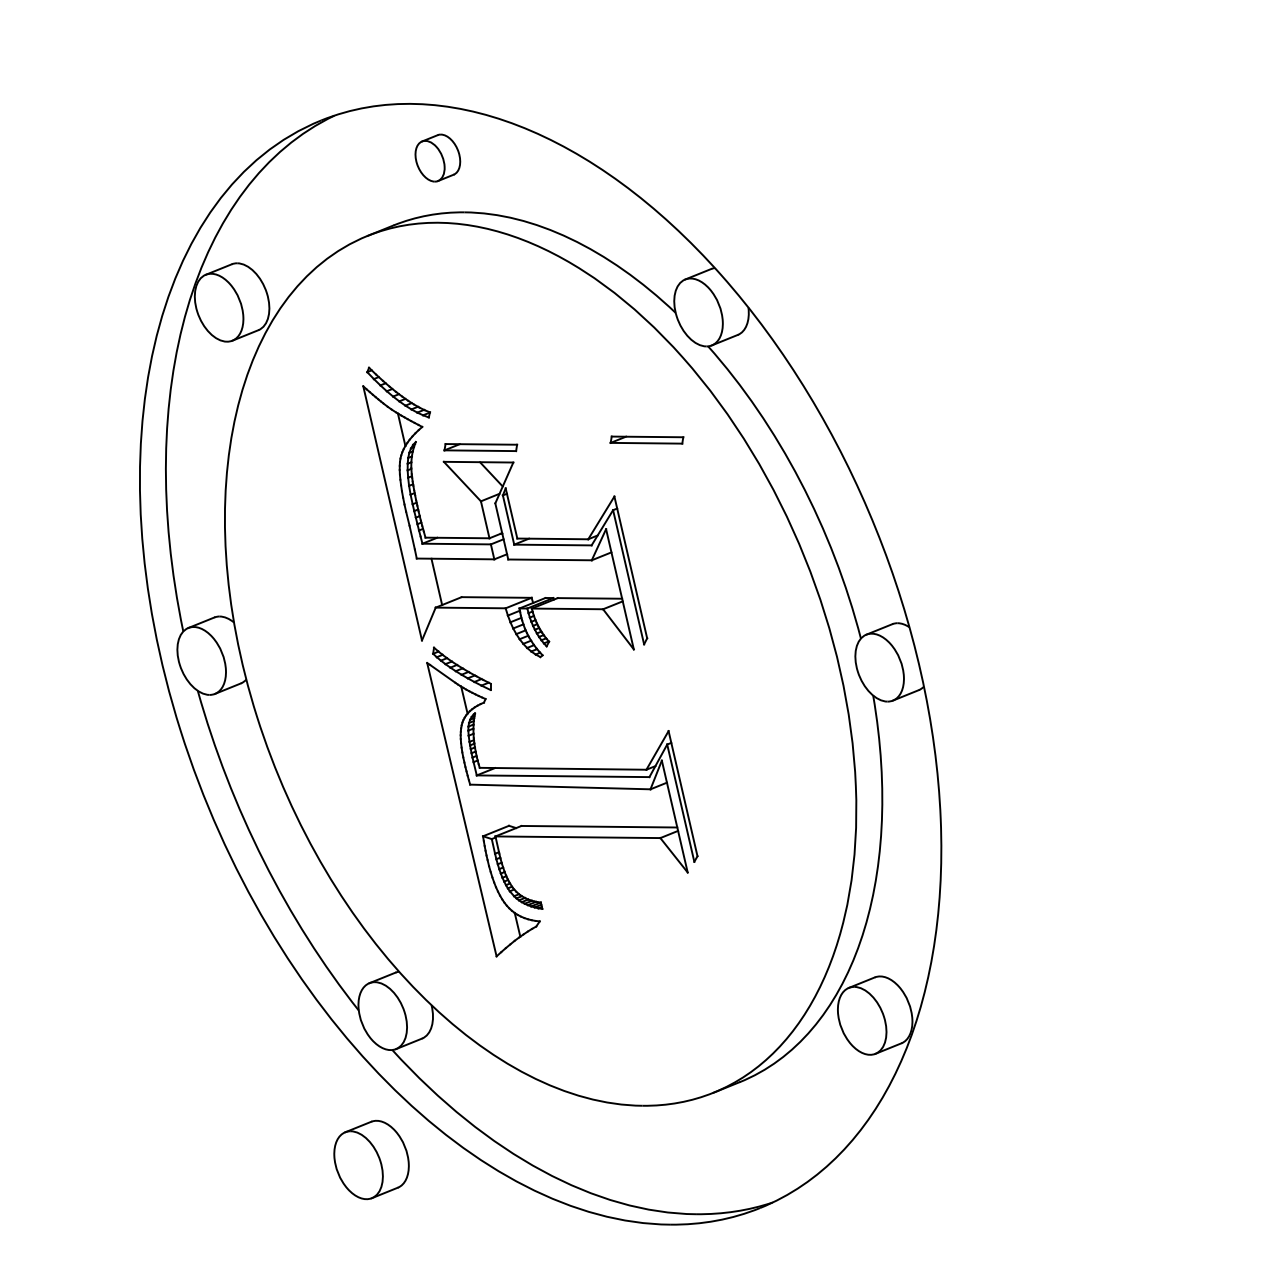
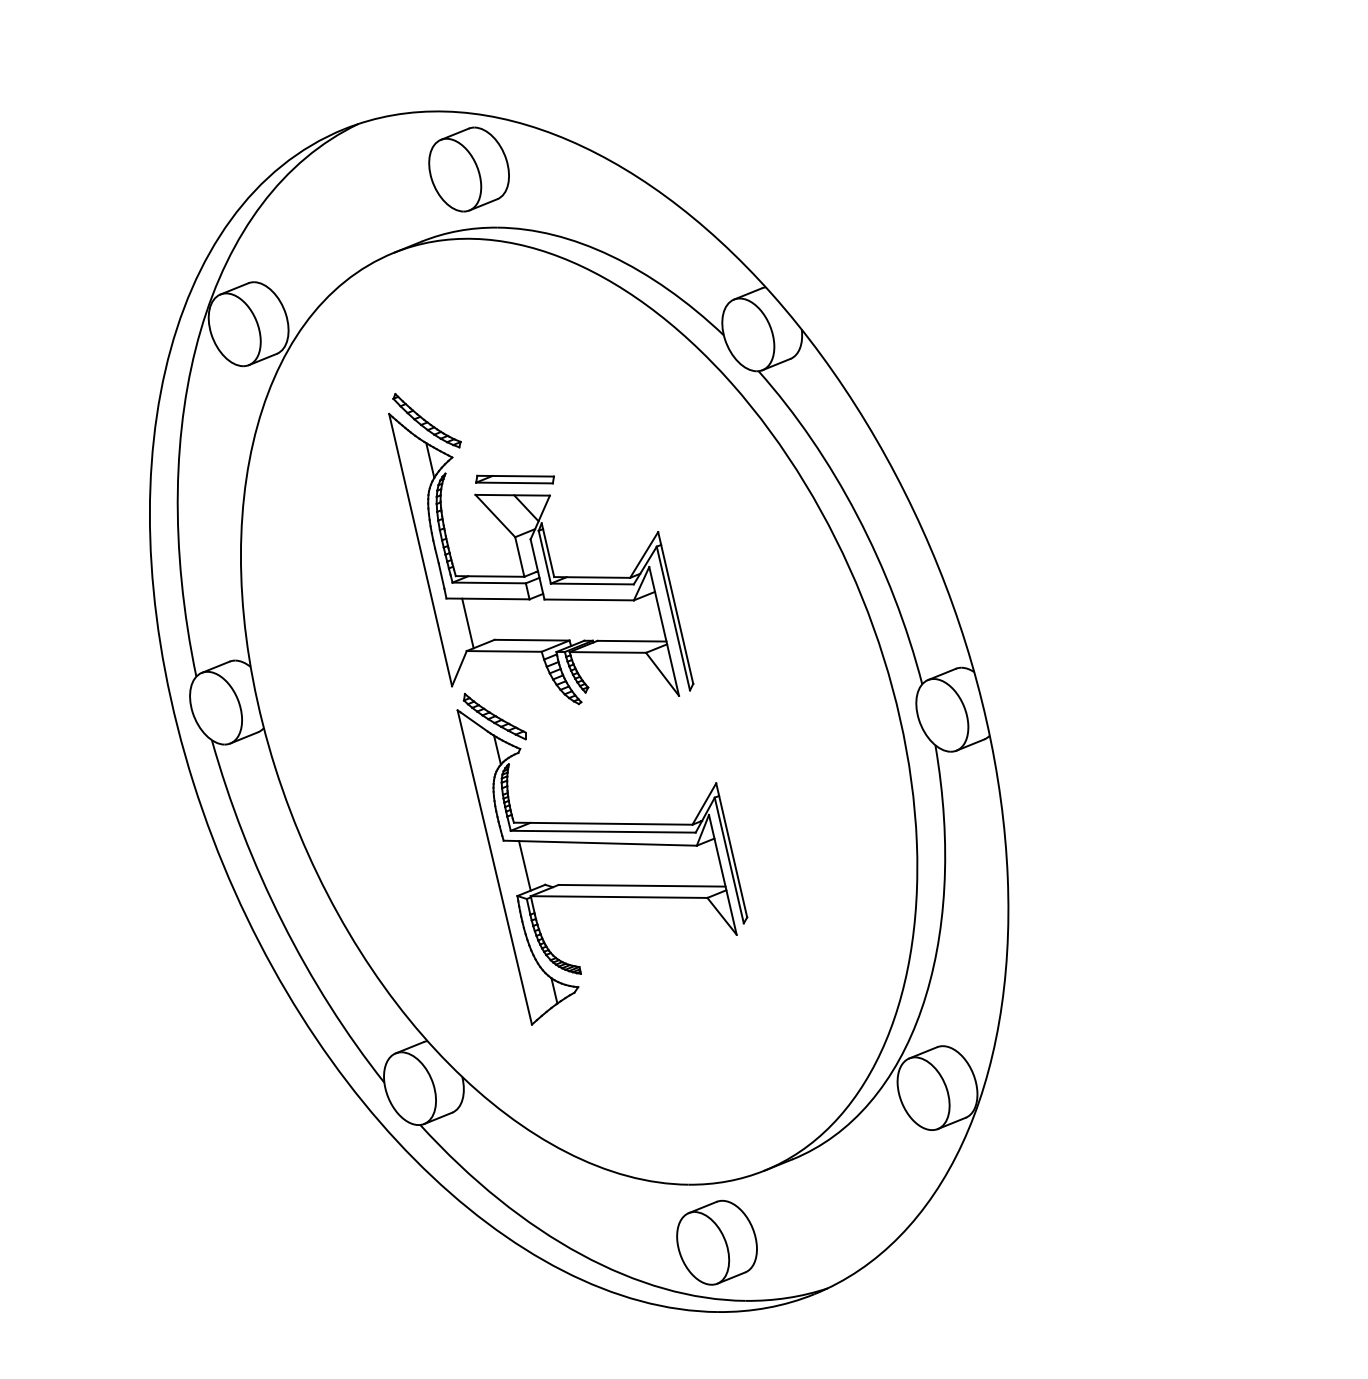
part: (437, 158) -> (468, 169), size x1.67
part: (646, 439) -> (692, 471), removed
line: (489, 807) -> (524, 865), added
part: (371, 1159) -> (716, 1242), moved

